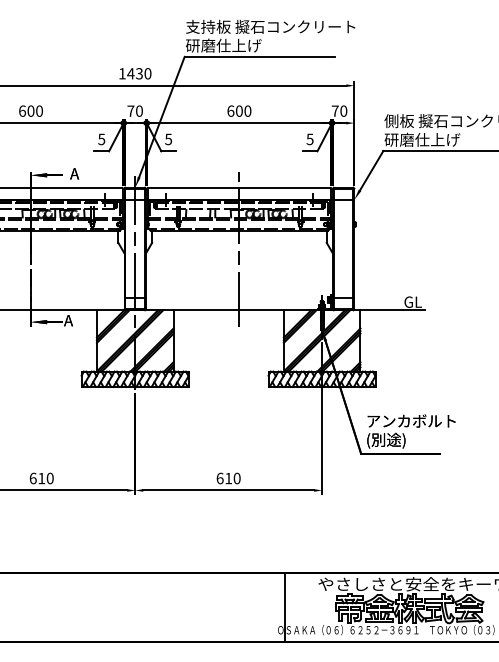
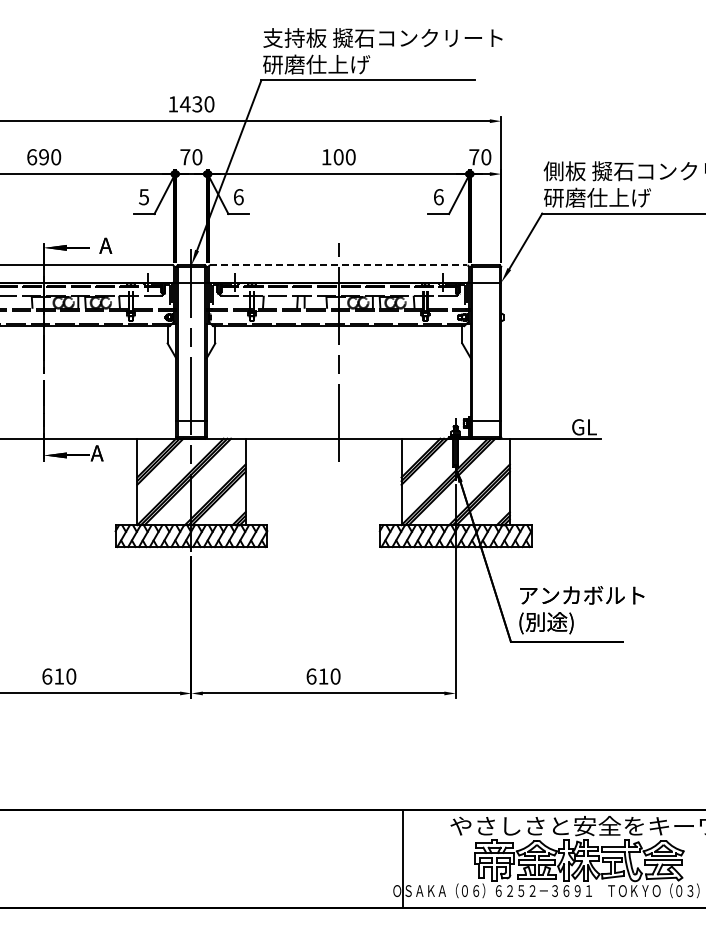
text: (31, 111) -> (44, 157), 600 -> 690
text: (230, 111) -> (326, 157), 600 -> 100
text: (168, 139) -> (238, 197), 5 -> 6
text: (309, 139) -> (438, 197), 5 -> 6
line: (239, 187) -> (338, 265), solid -> dashed

